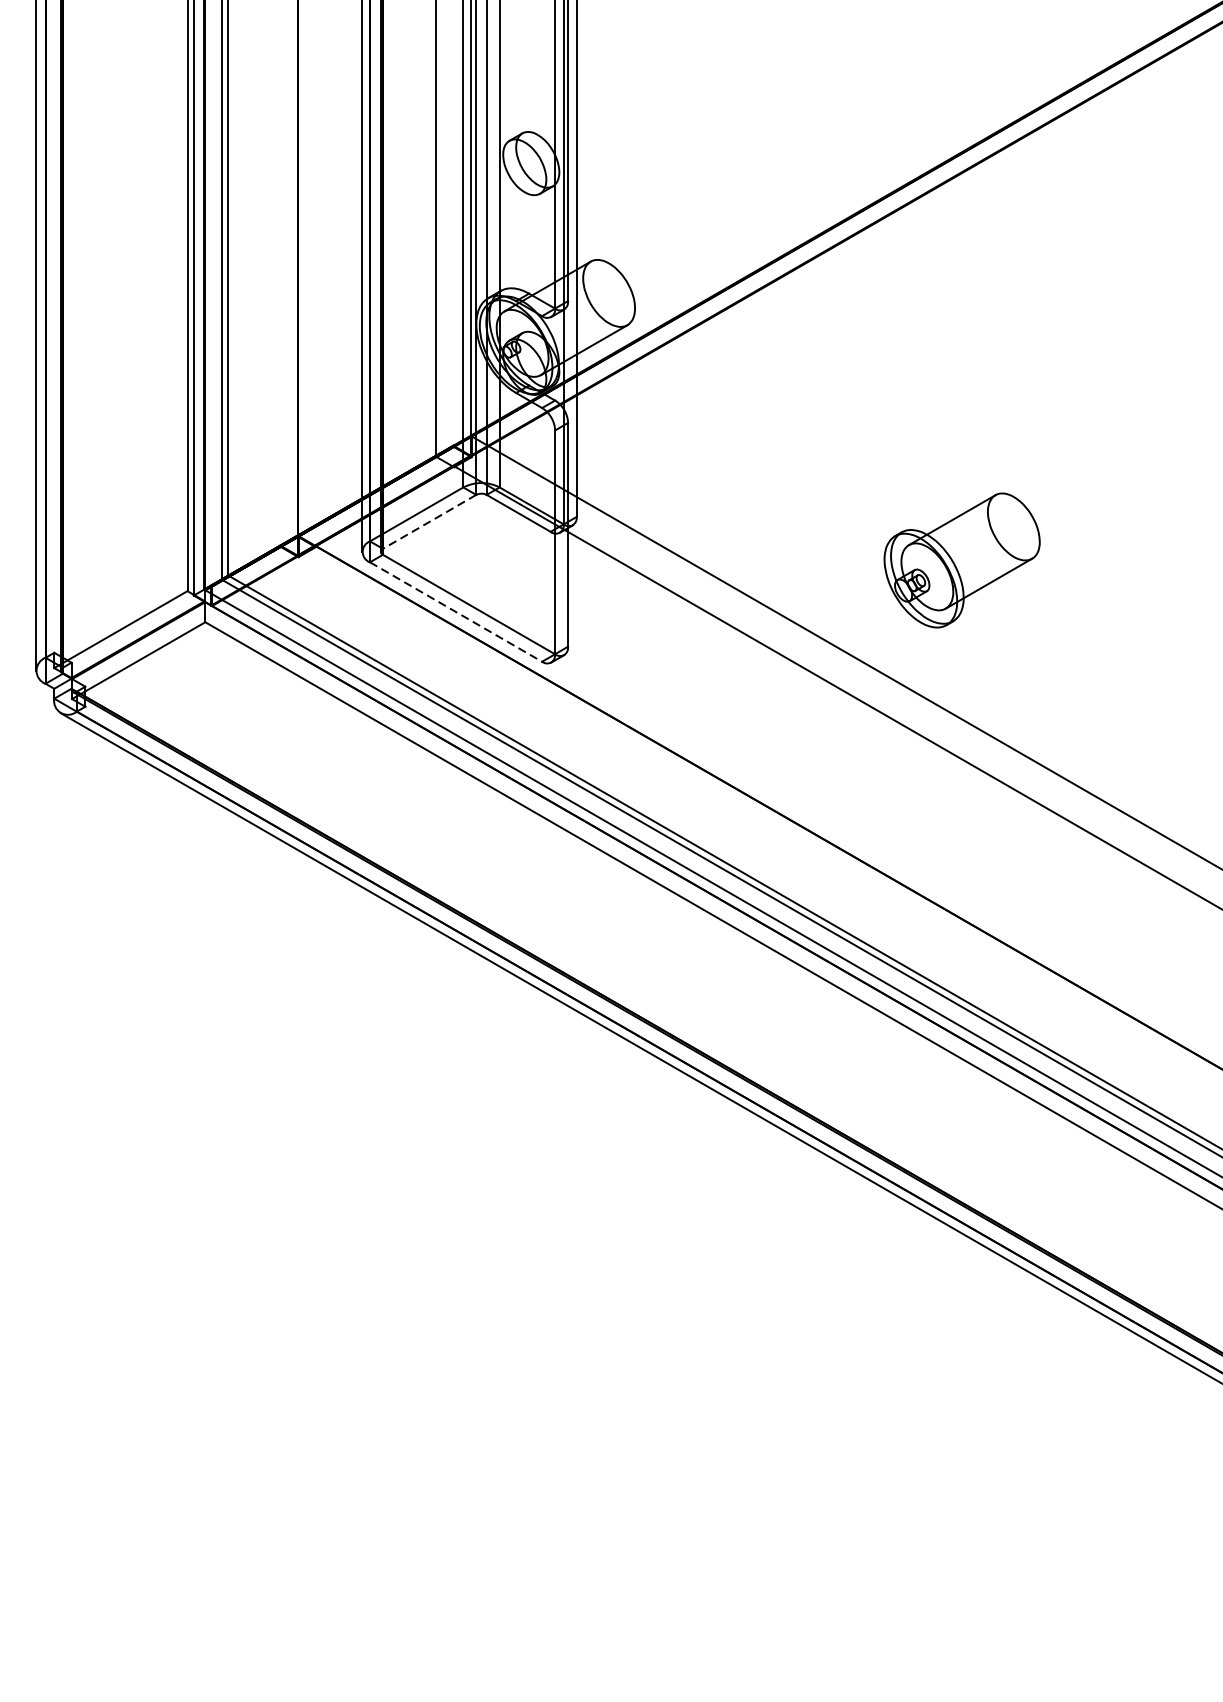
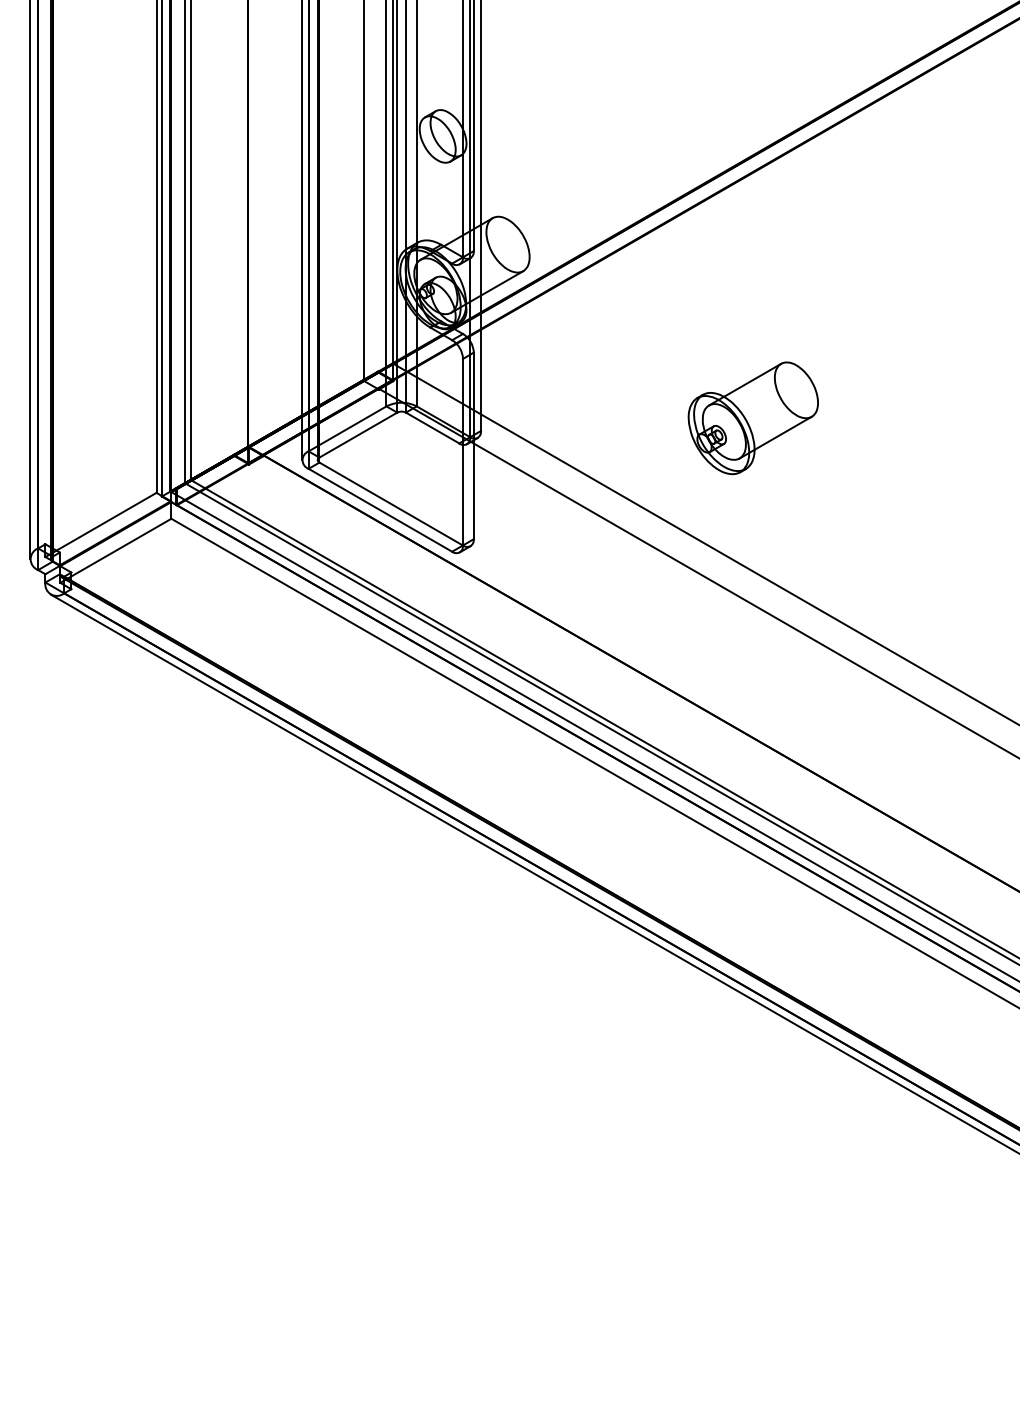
line: (429, 522) -> (358, 435), dashed -> solid
part: (961, 560) -> (752, 418), moved
line: (456, 612) -> (380, 510), dashed -> solid

